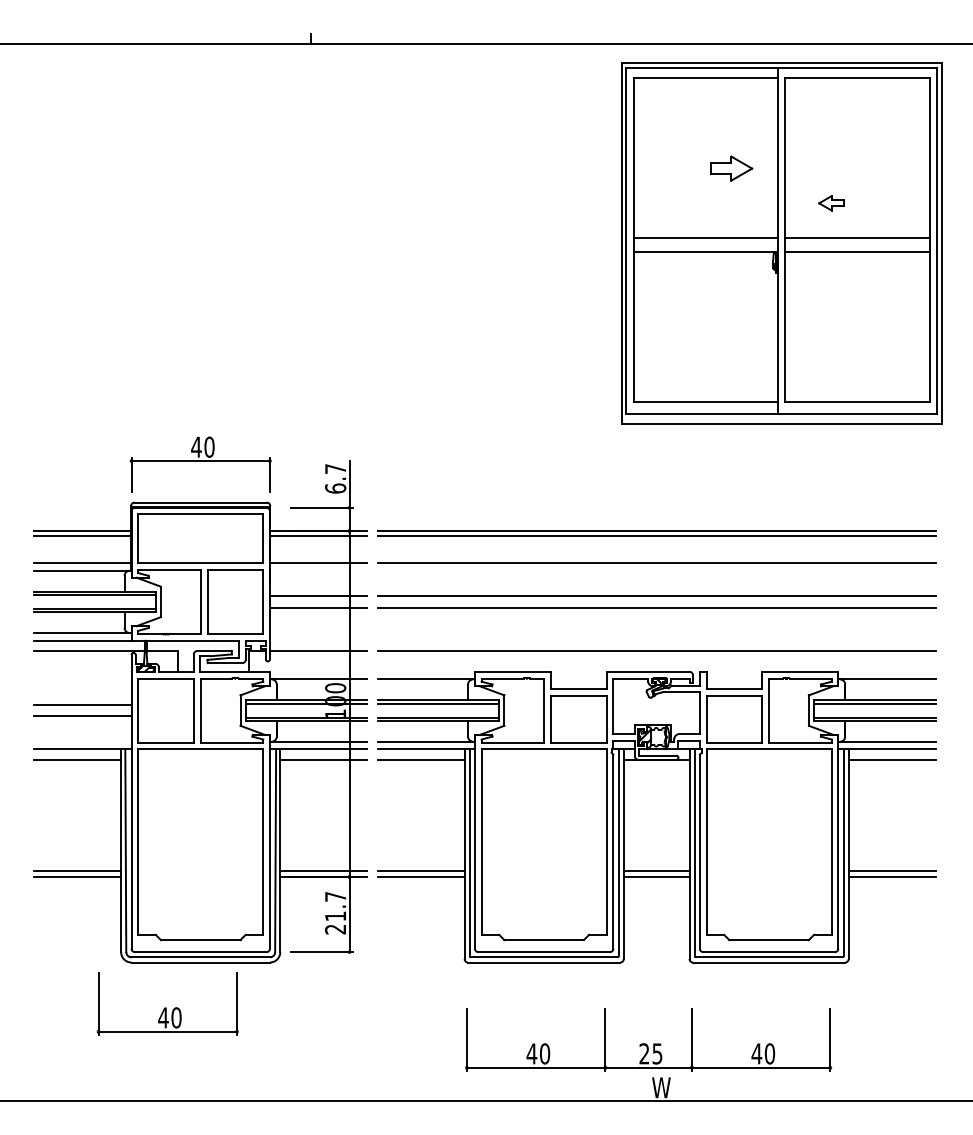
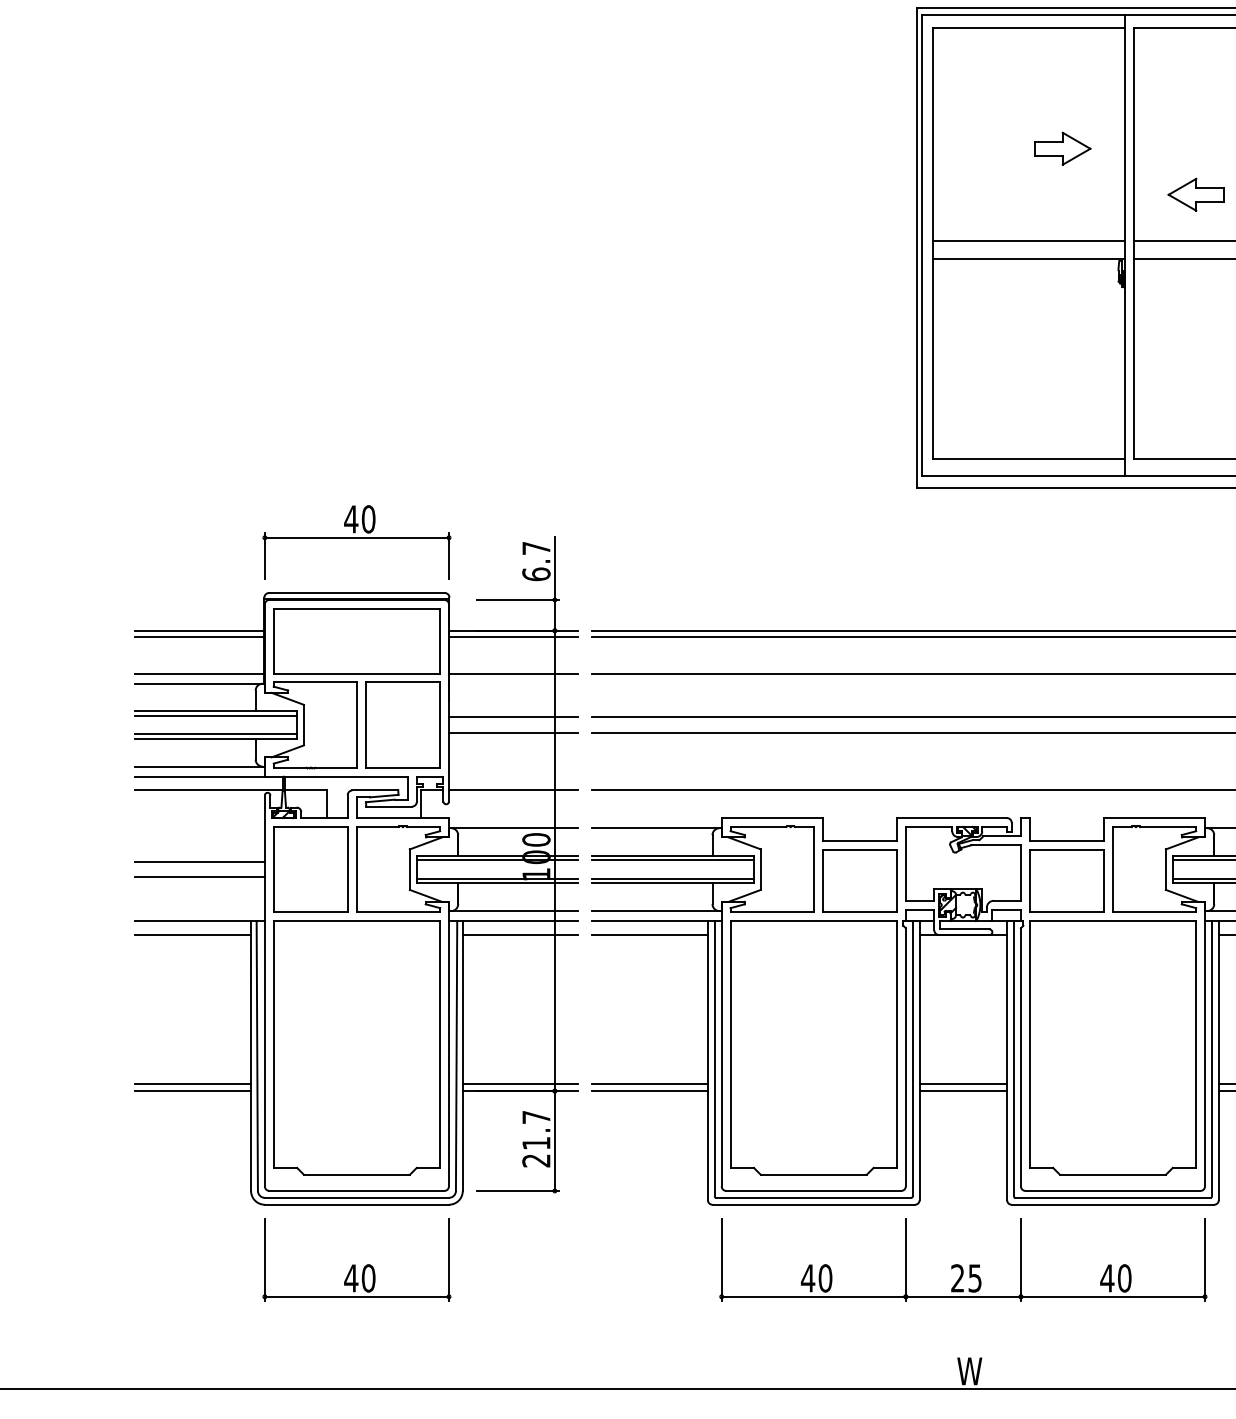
part: (831, 203) -> (1195, 195), size x1.67
part: (167, 1003) -> (356, 1259), moved
part: (648, 1039) -> (963, 1259), moved

